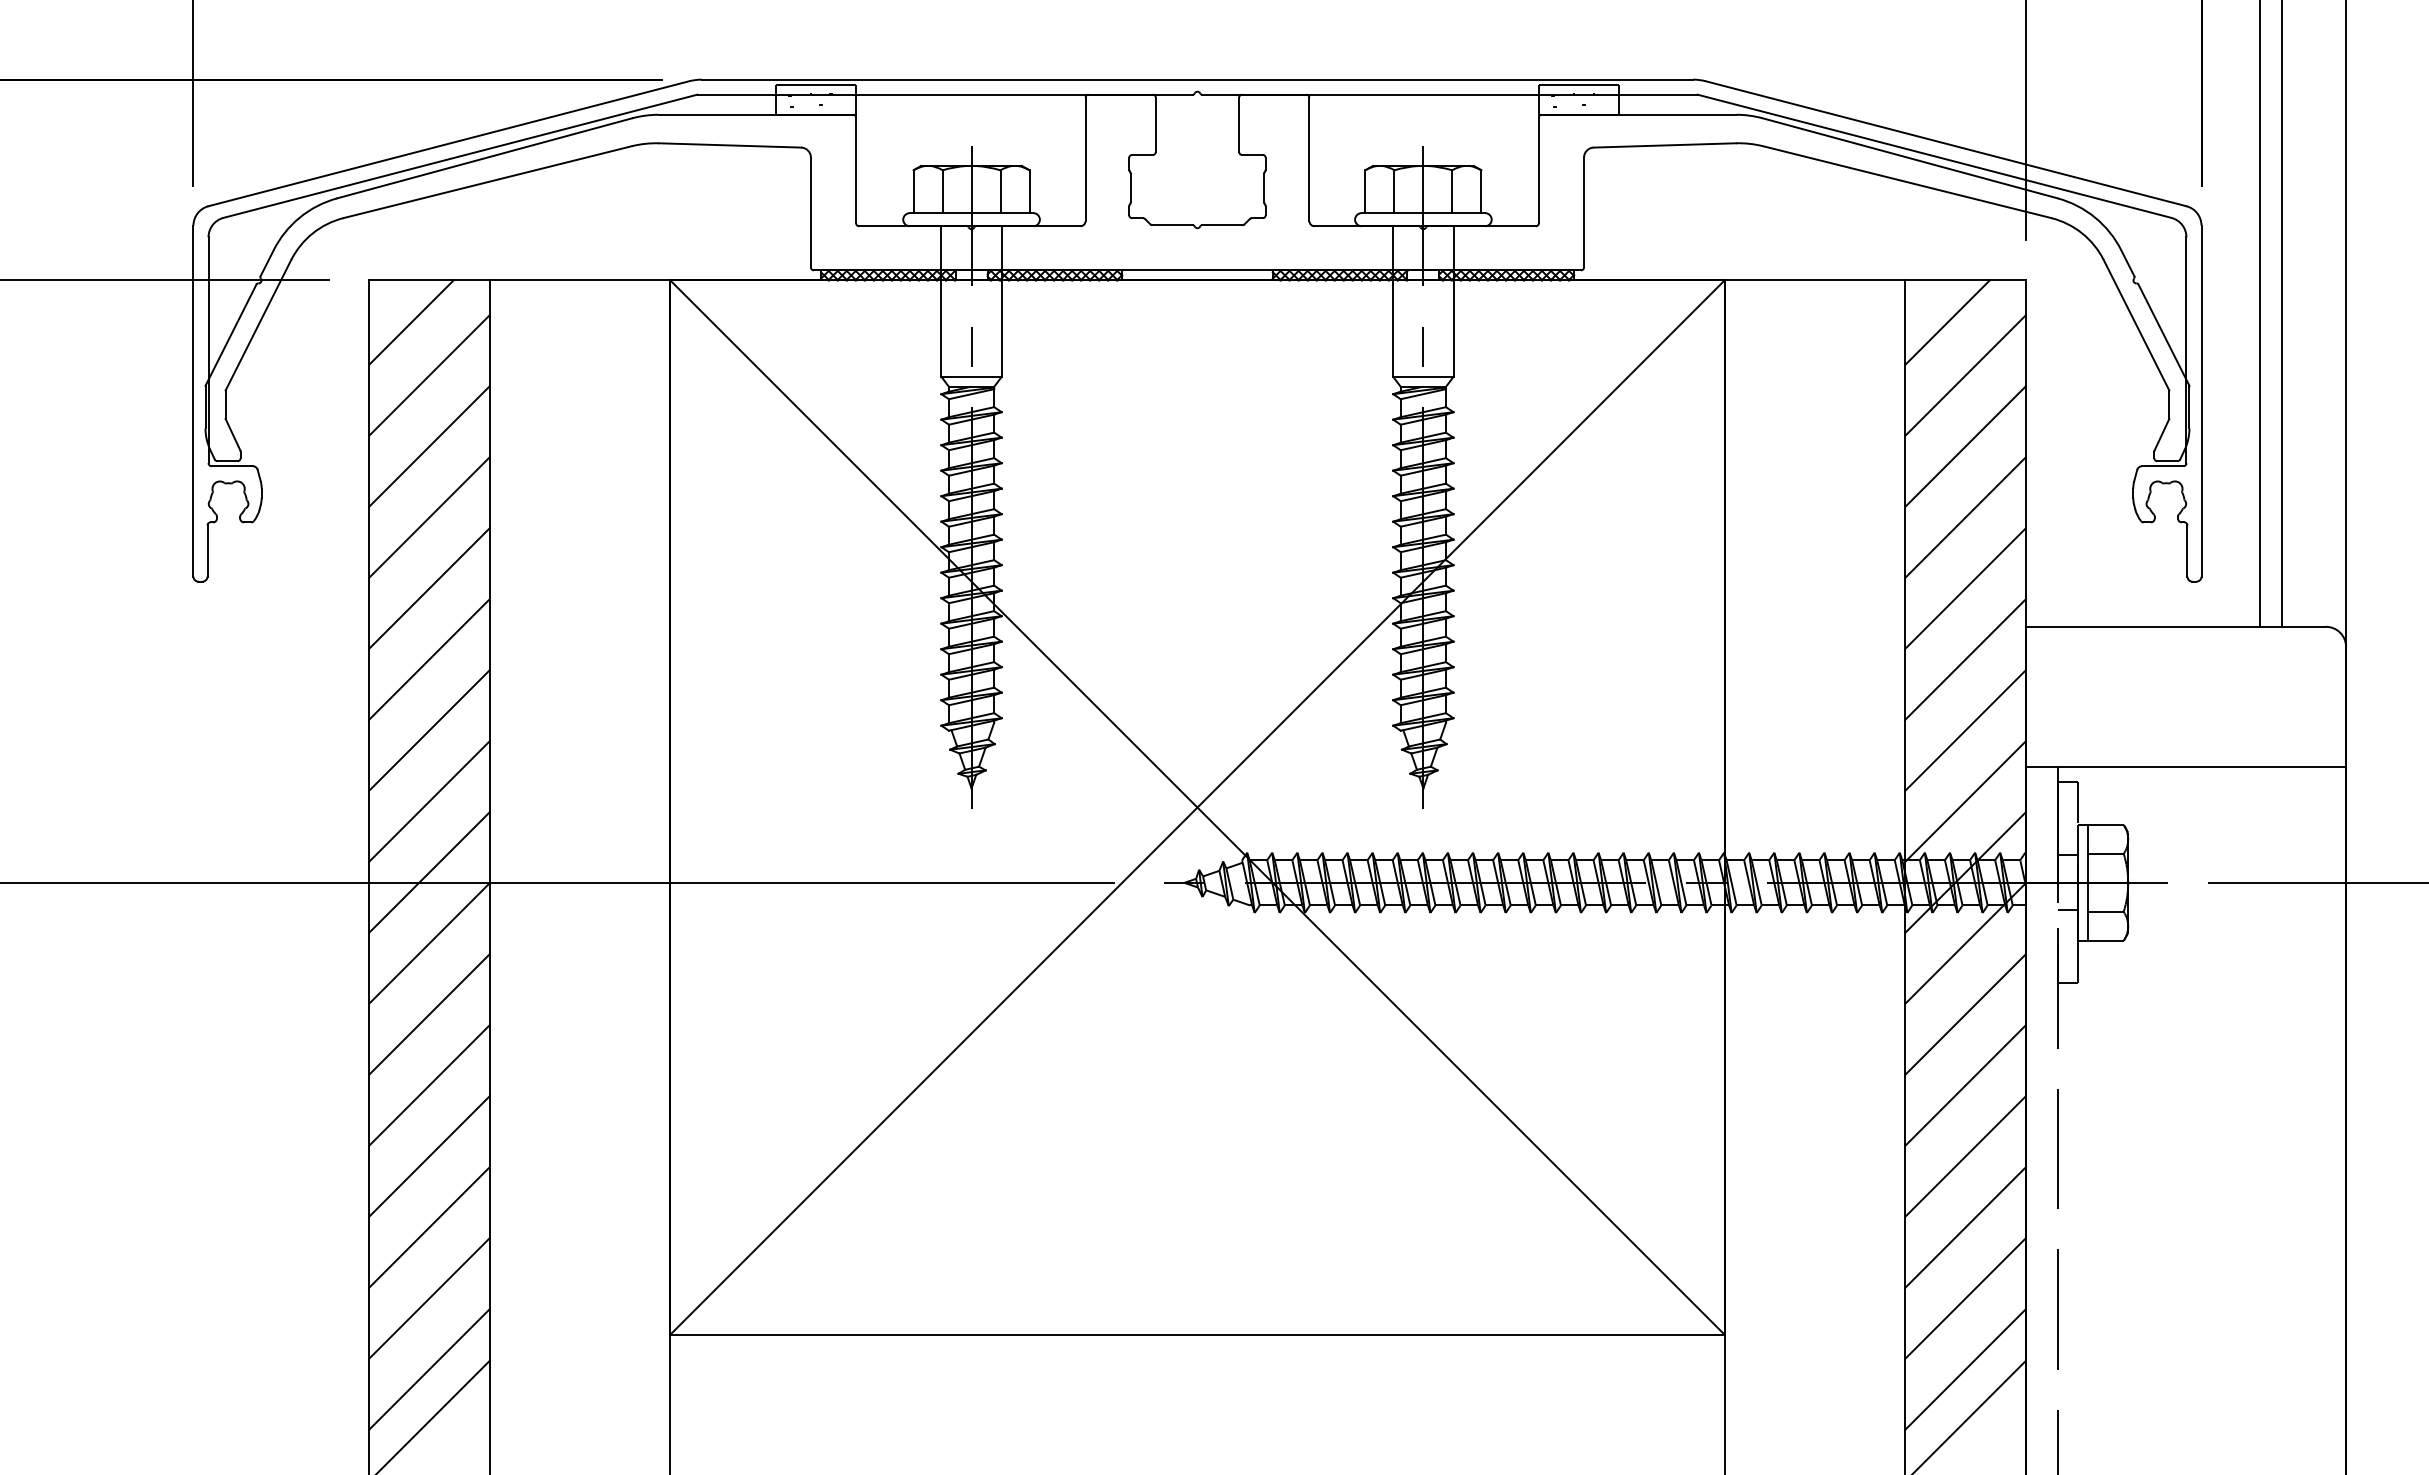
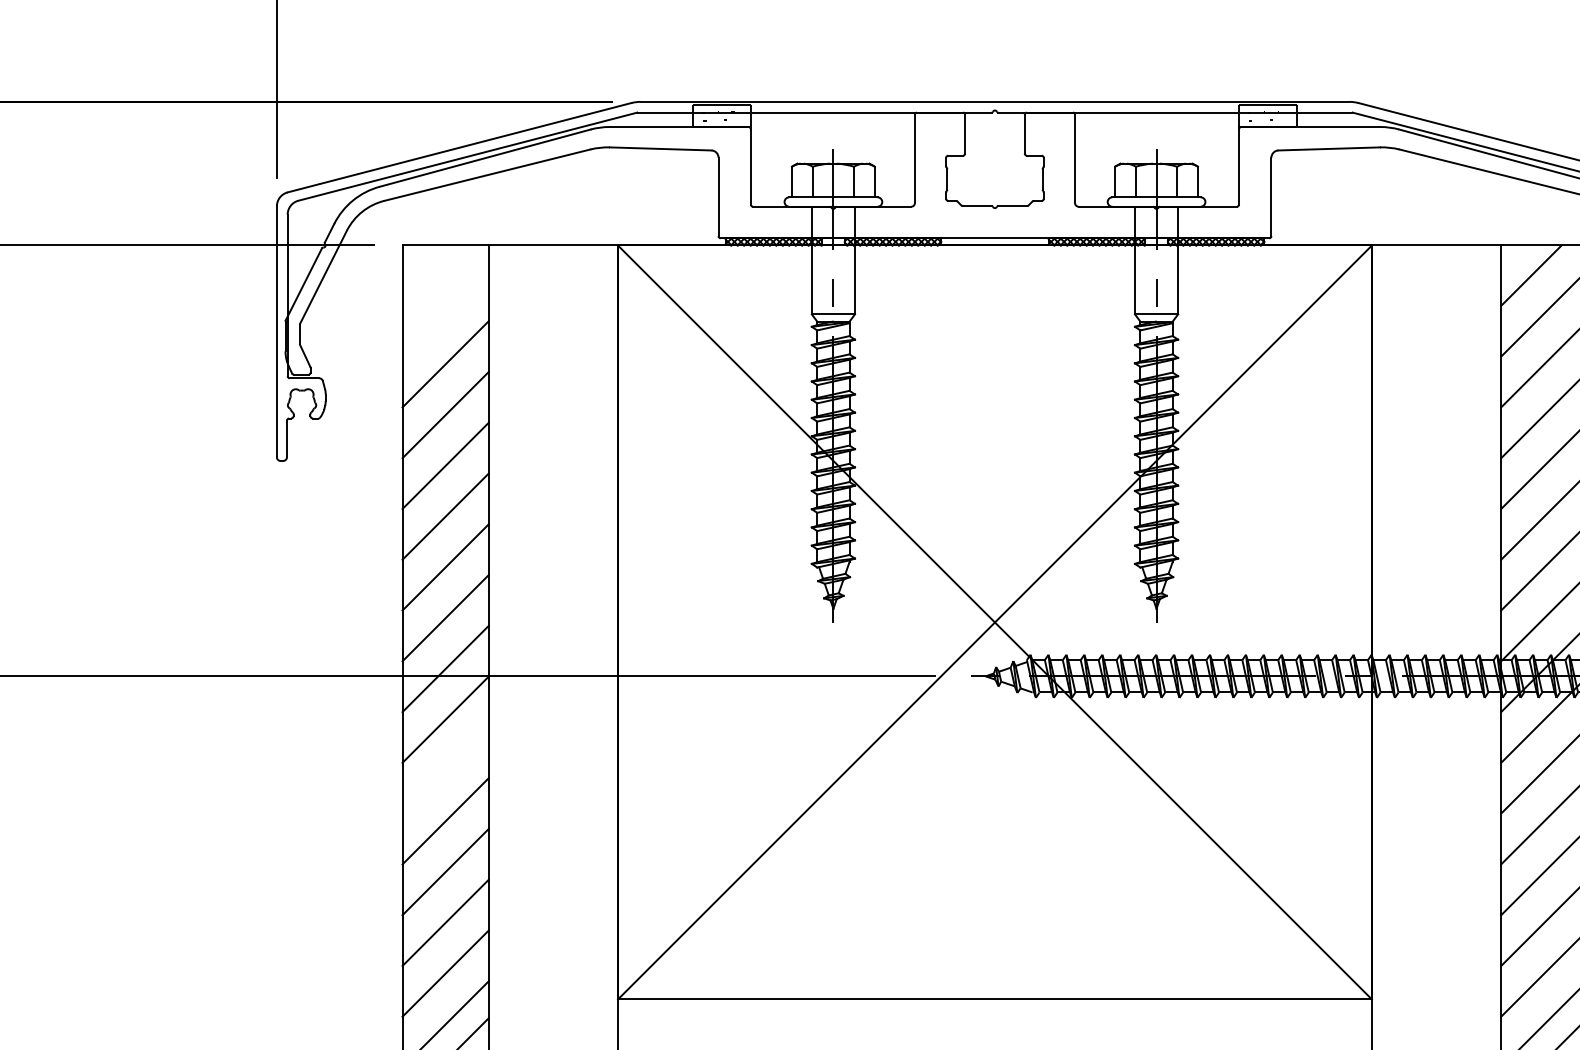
line: (411, 322) -> (432, 275), removed
line: (429, 375) -> (445, 313), removed
line: (429, 1014) -> (445, 770), removed

